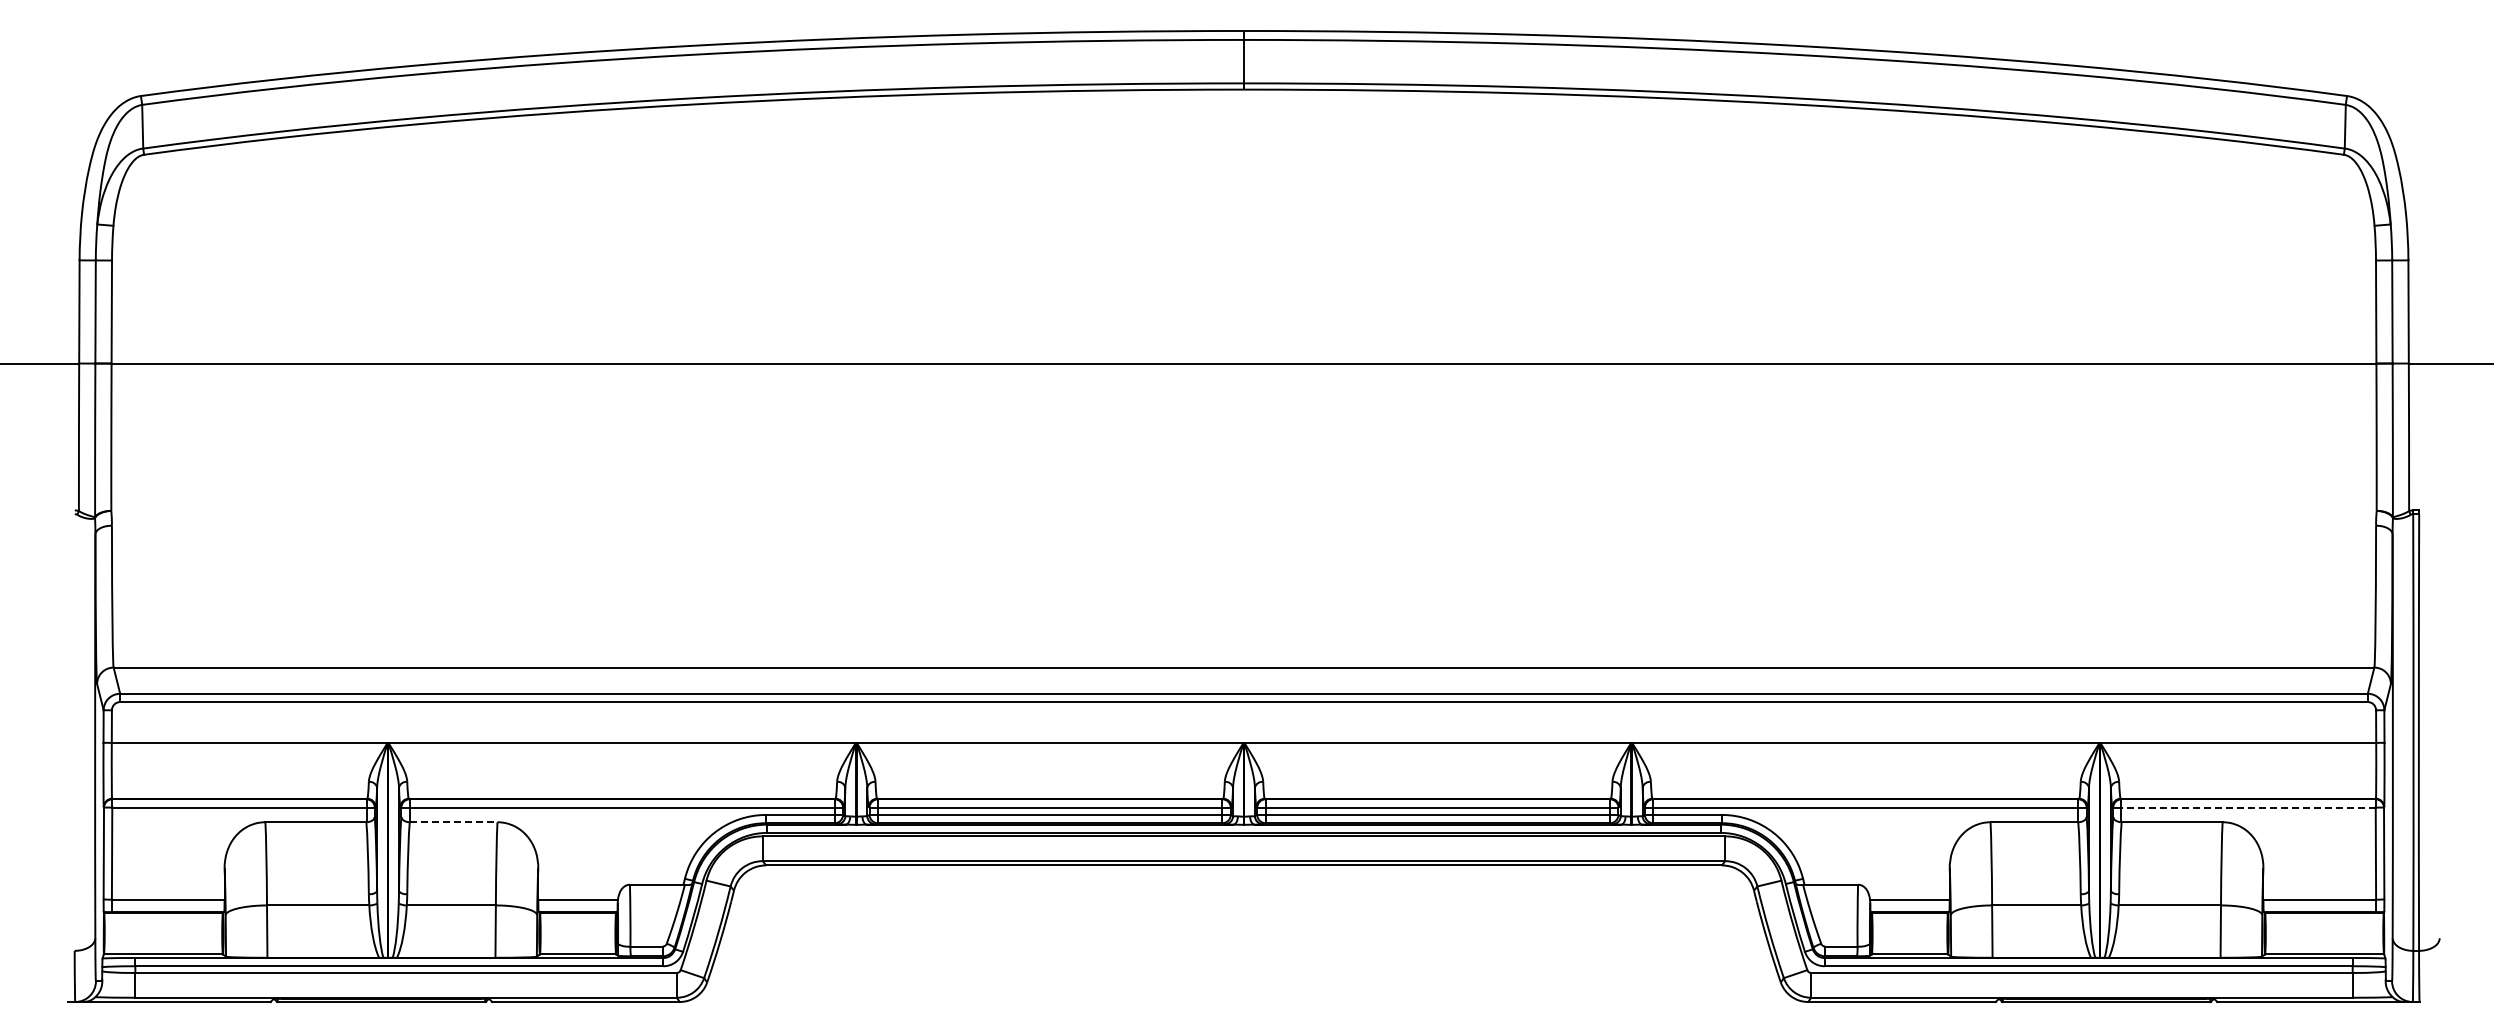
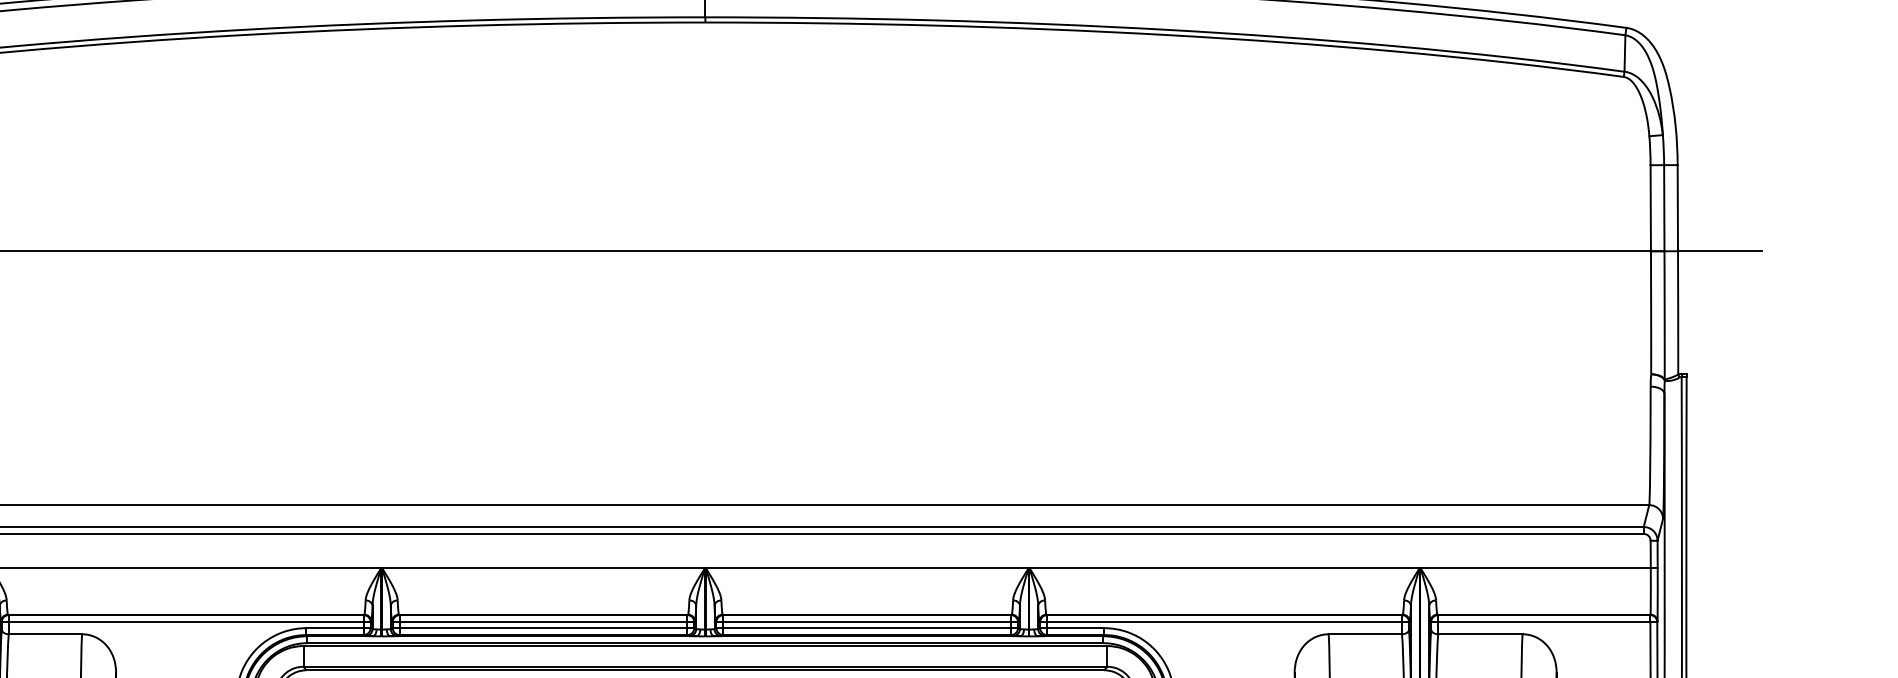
line: (2248, 807) -> (1544, 621), dashed -> solid
line: (453, 822) -> (45, 634), dashed -> solid

